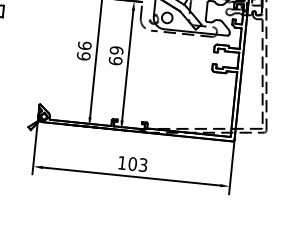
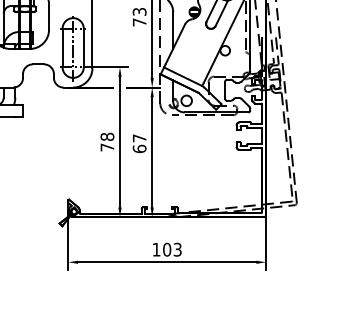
text: (84, 50) -> (107, 141), 66 -> 78
text: (116, 50) -> (139, 138), 69 -> 67

